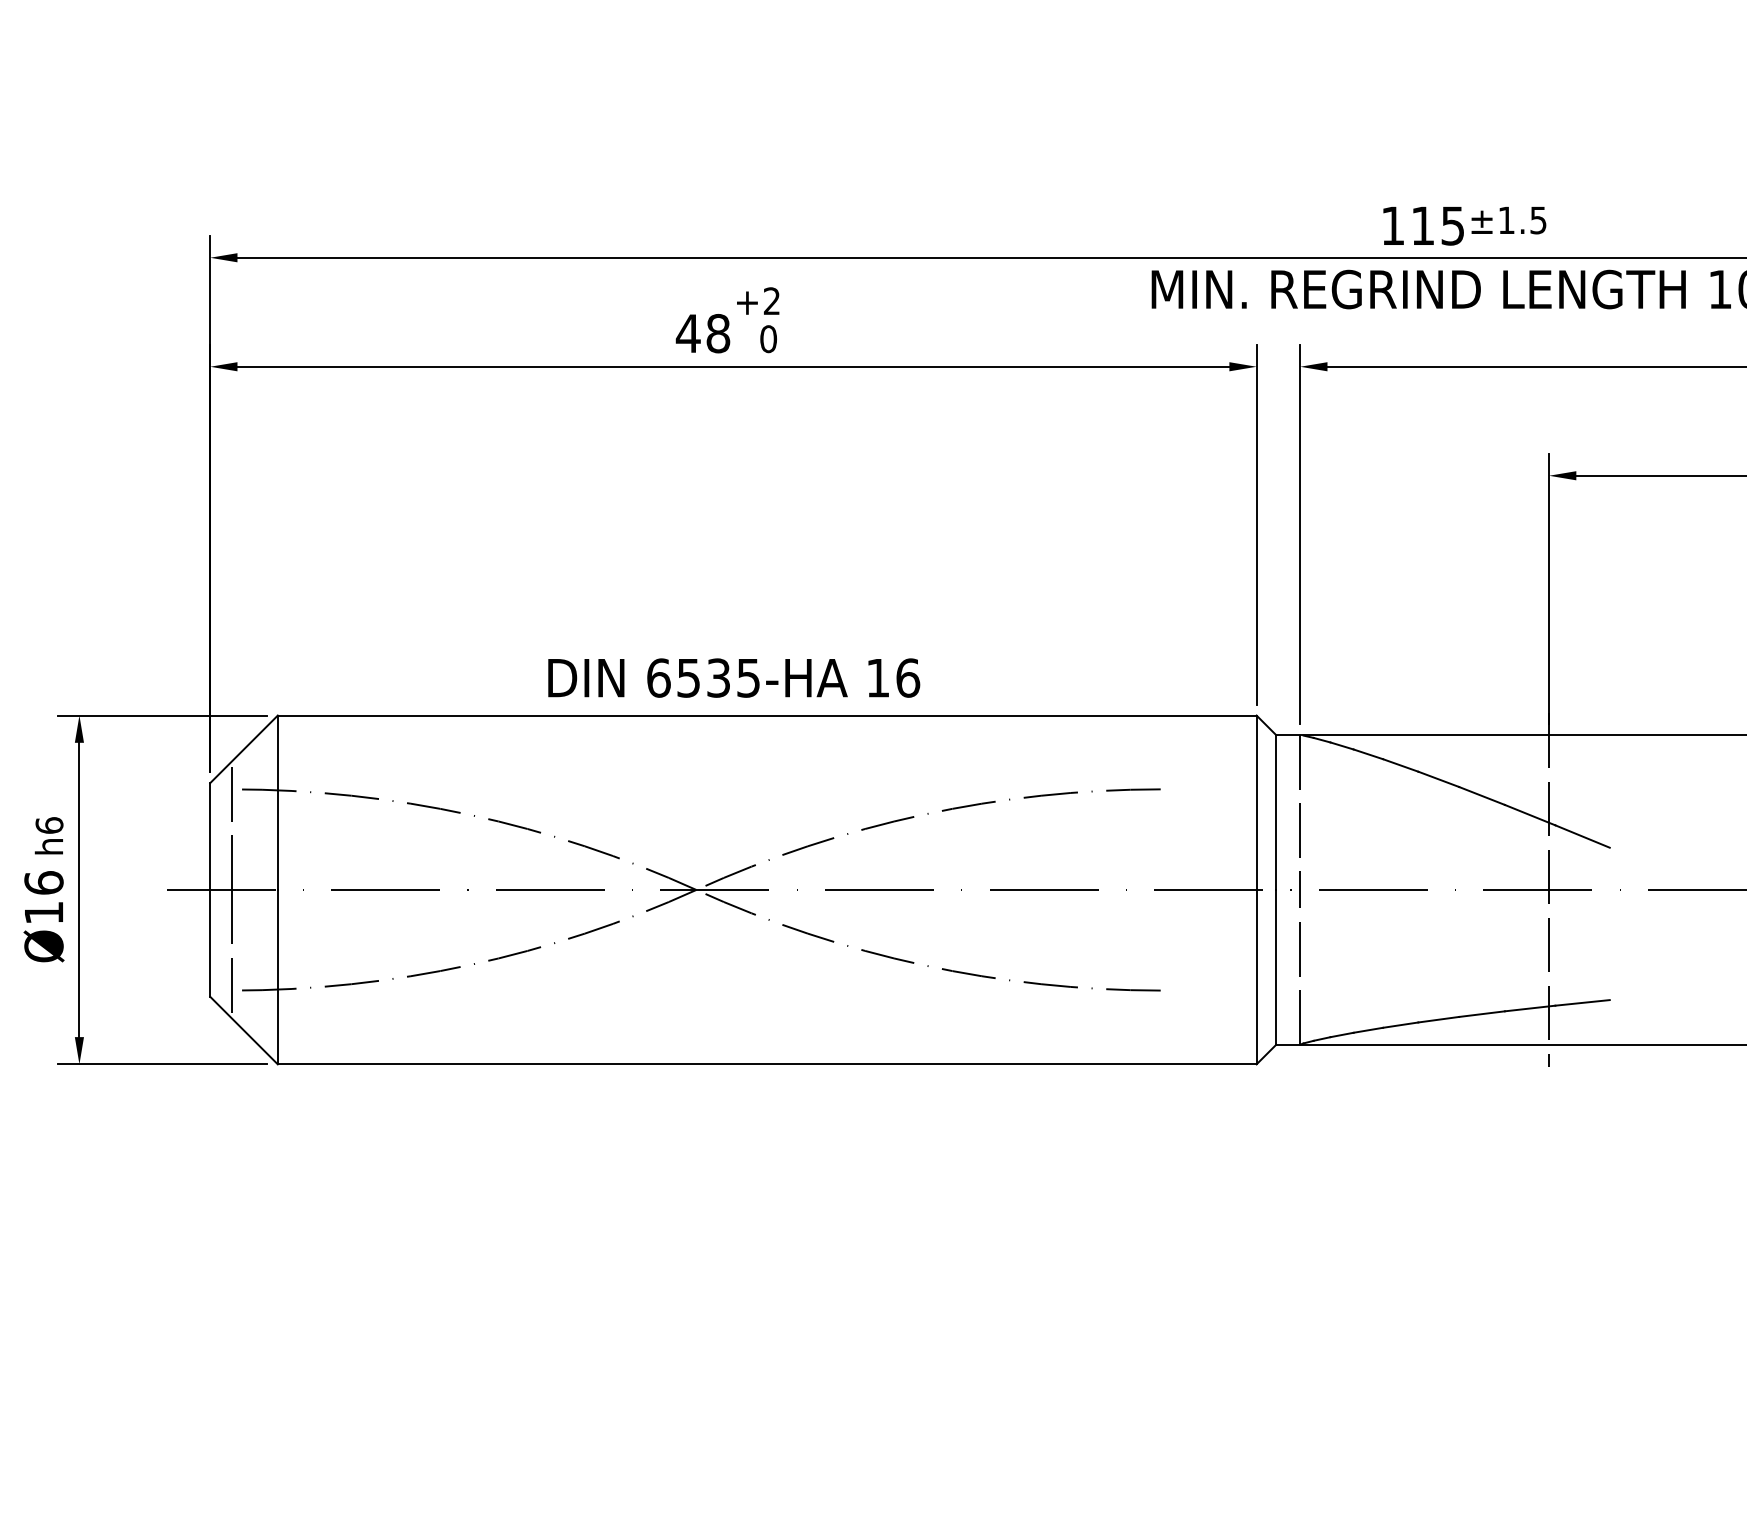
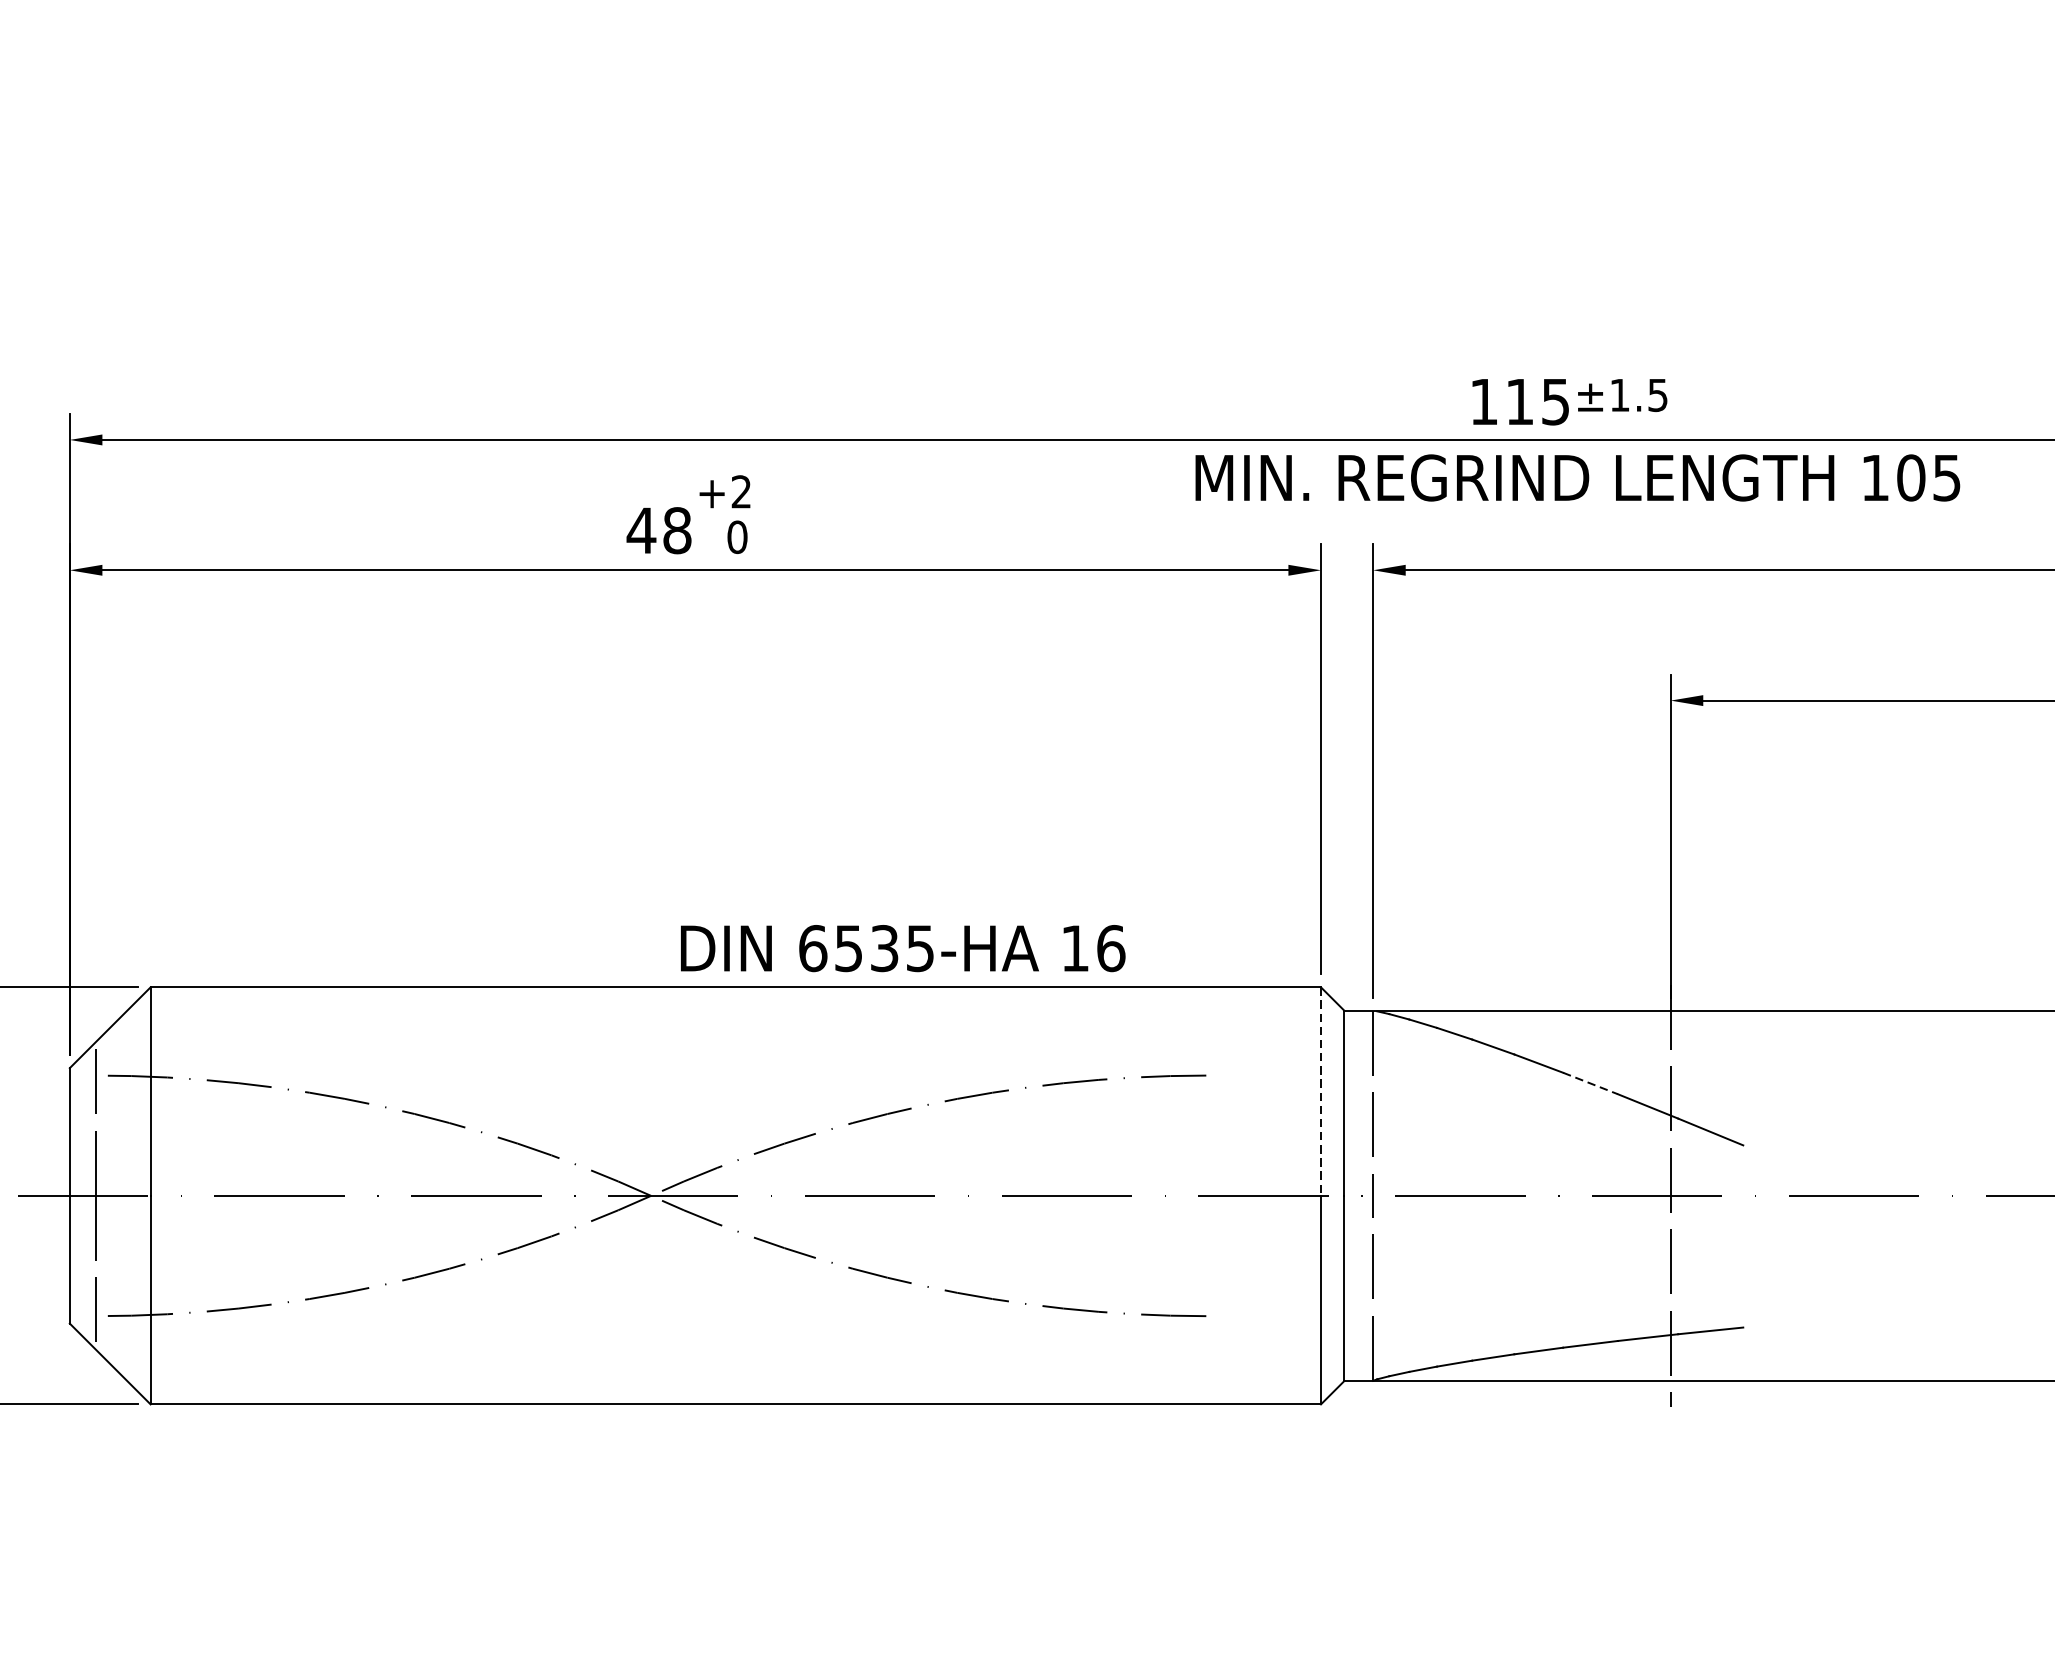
text: (734, 677) -> (903, 947), moved
line: (1482, 795) -> (1591, 1082), solid -> dashed
line: (1256, 803) -> (1320, 1092), solid -> dashed

